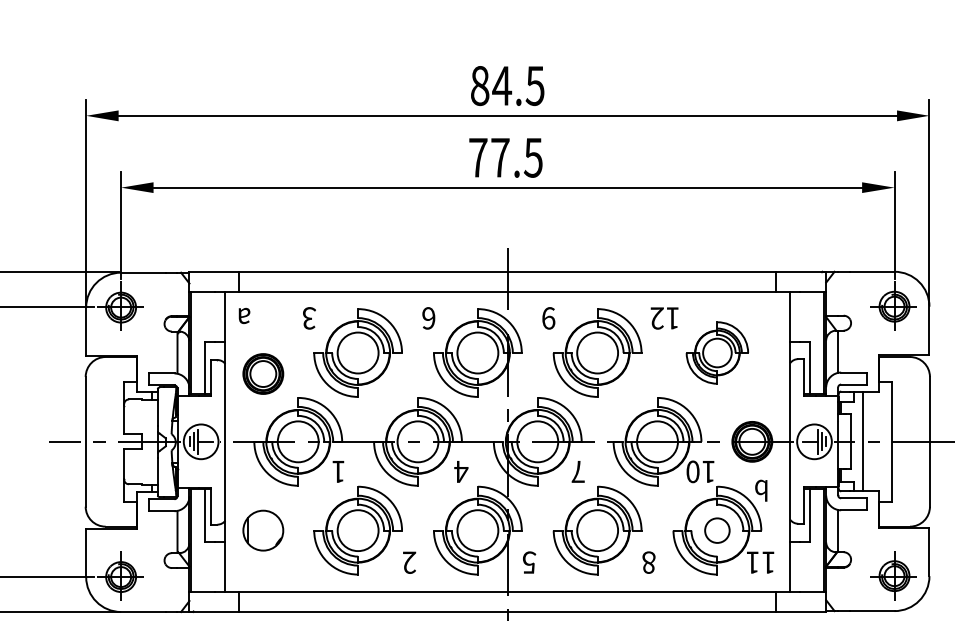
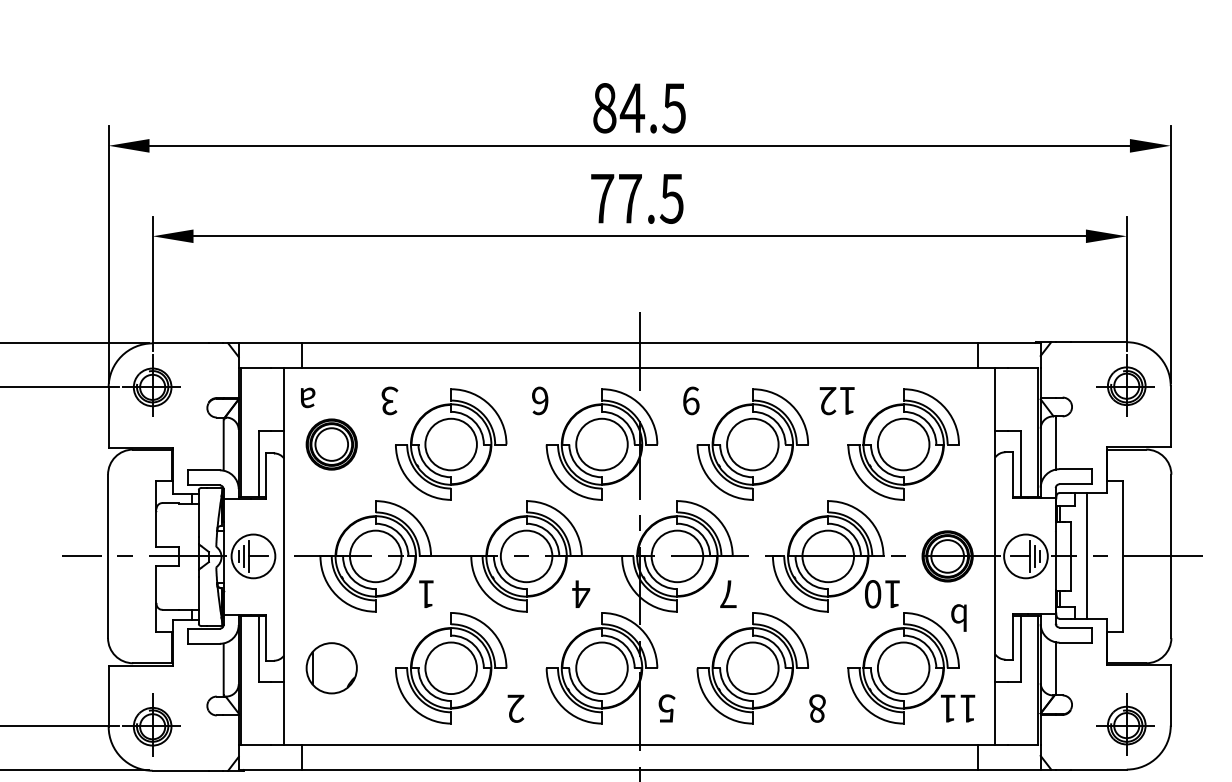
part: (717, 352) -> (903, 443), size x1.43
part: (263, 373) -> (331, 443), moved
circle: (716, 530) -> (902, 668), size x1.67

